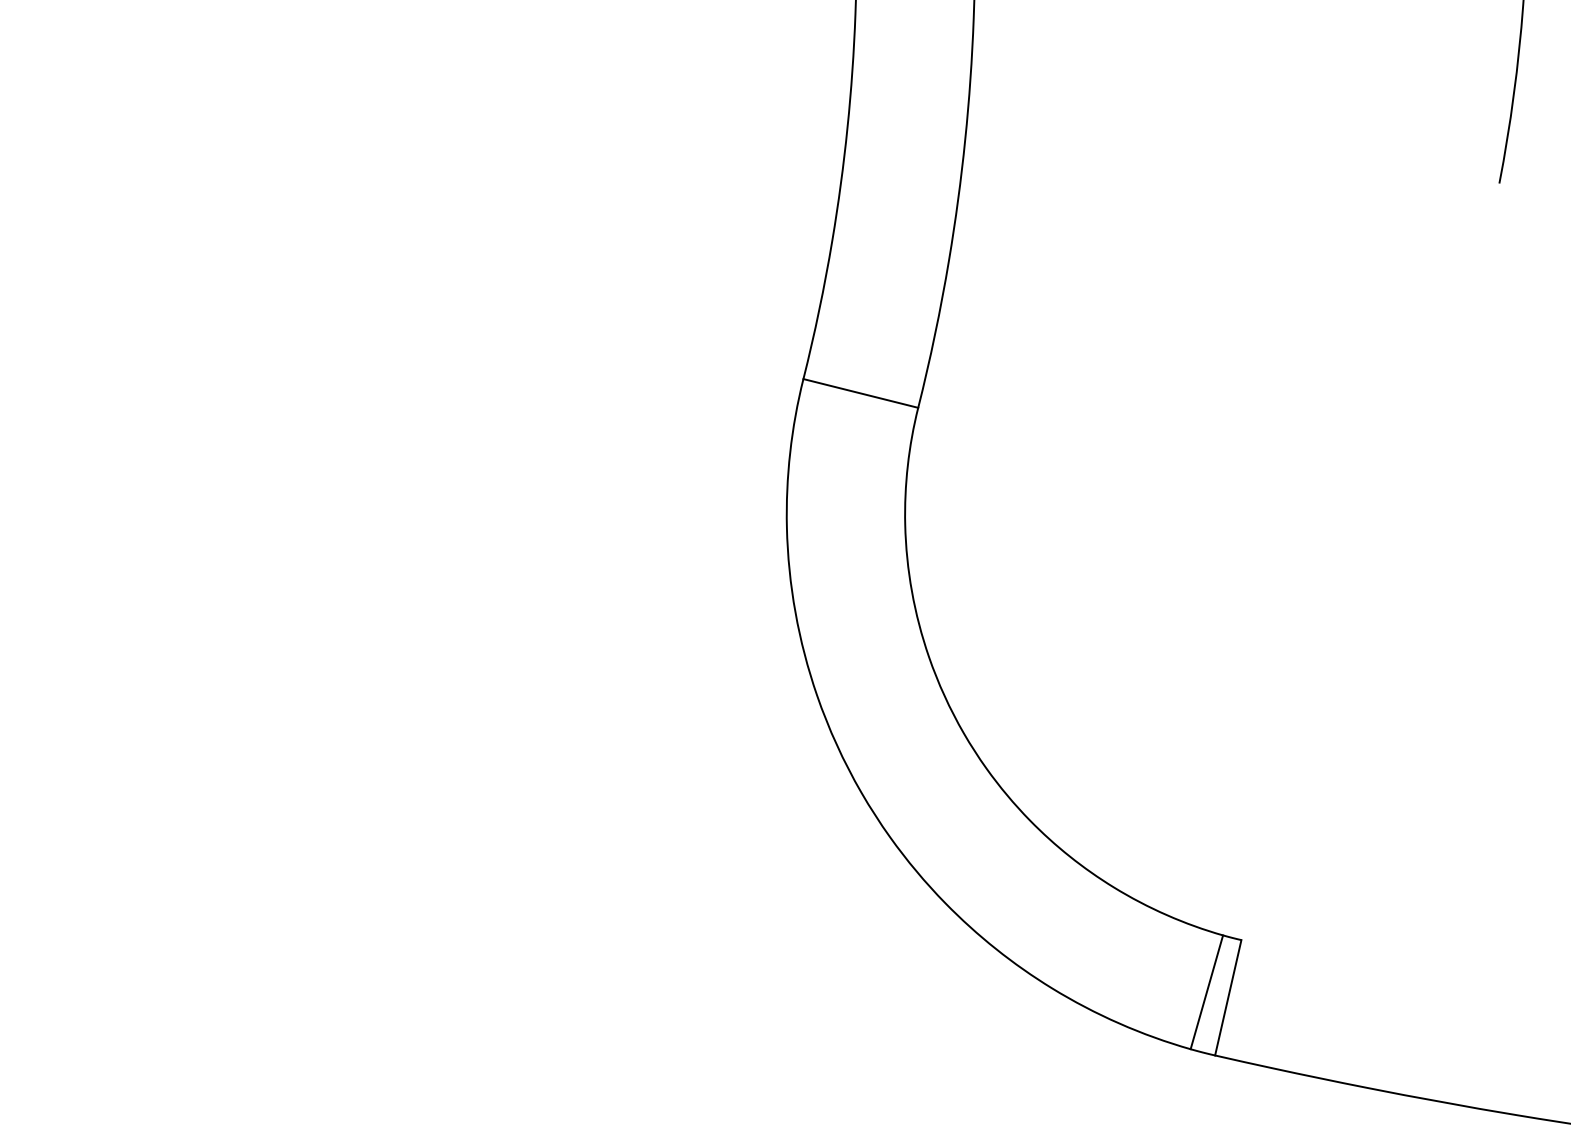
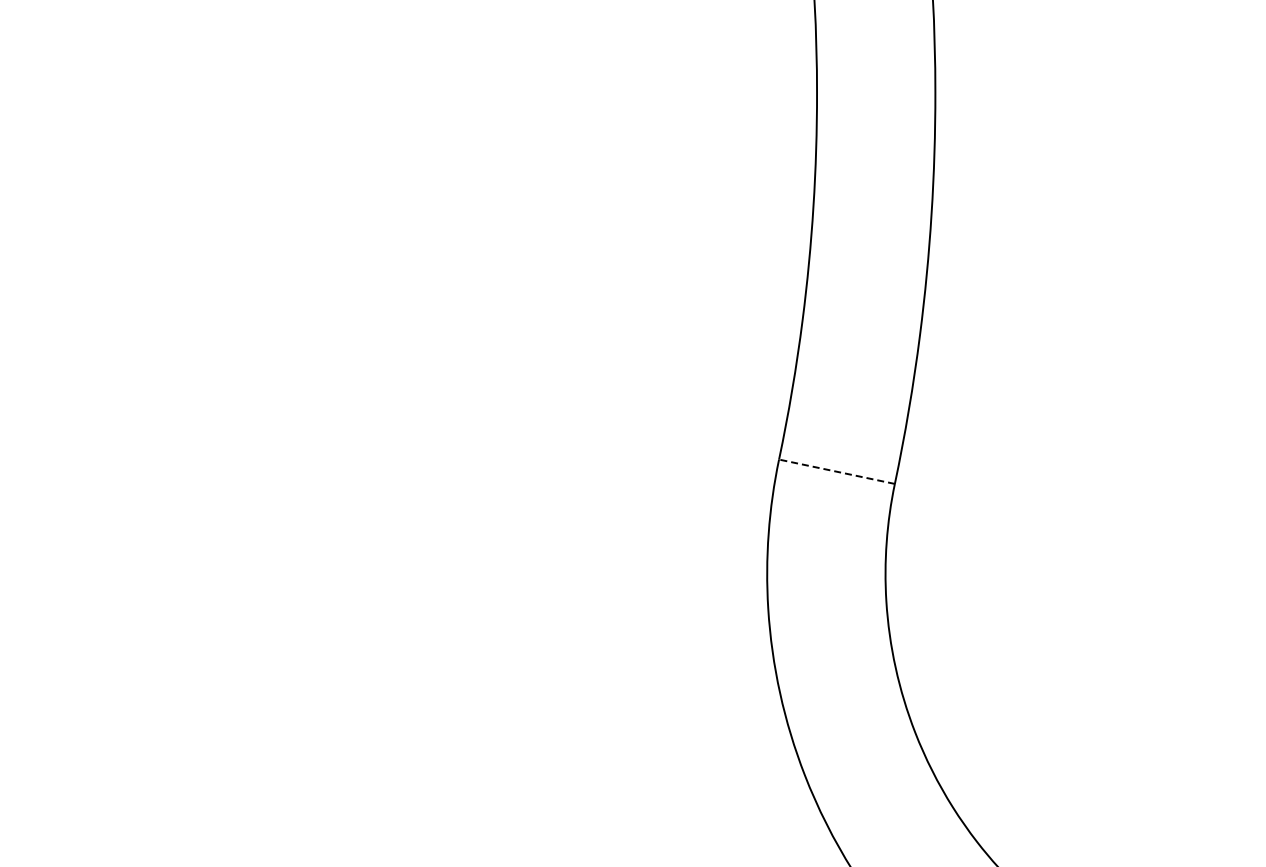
line: (860, 393) -> (836, 471), solid -> dashed

